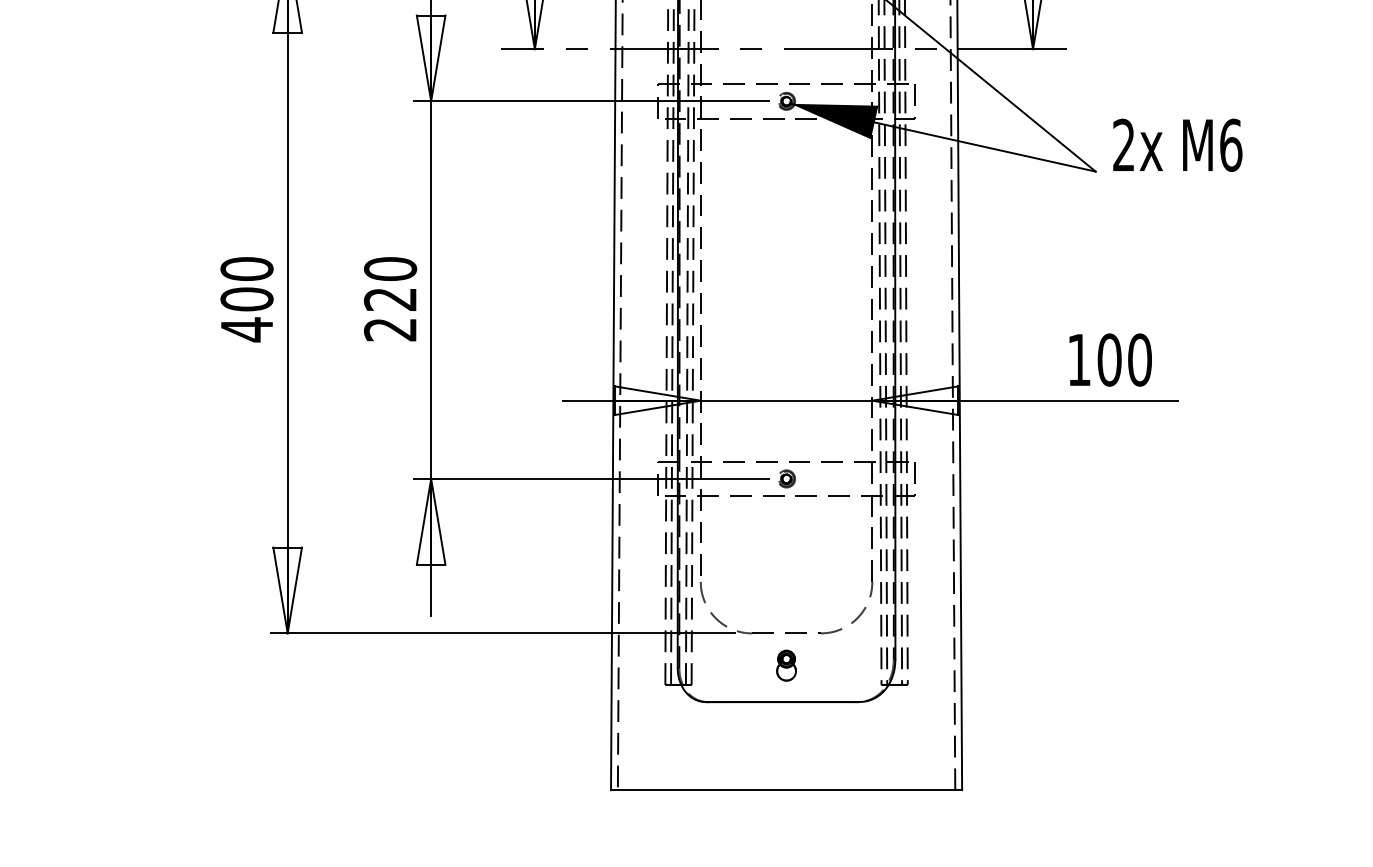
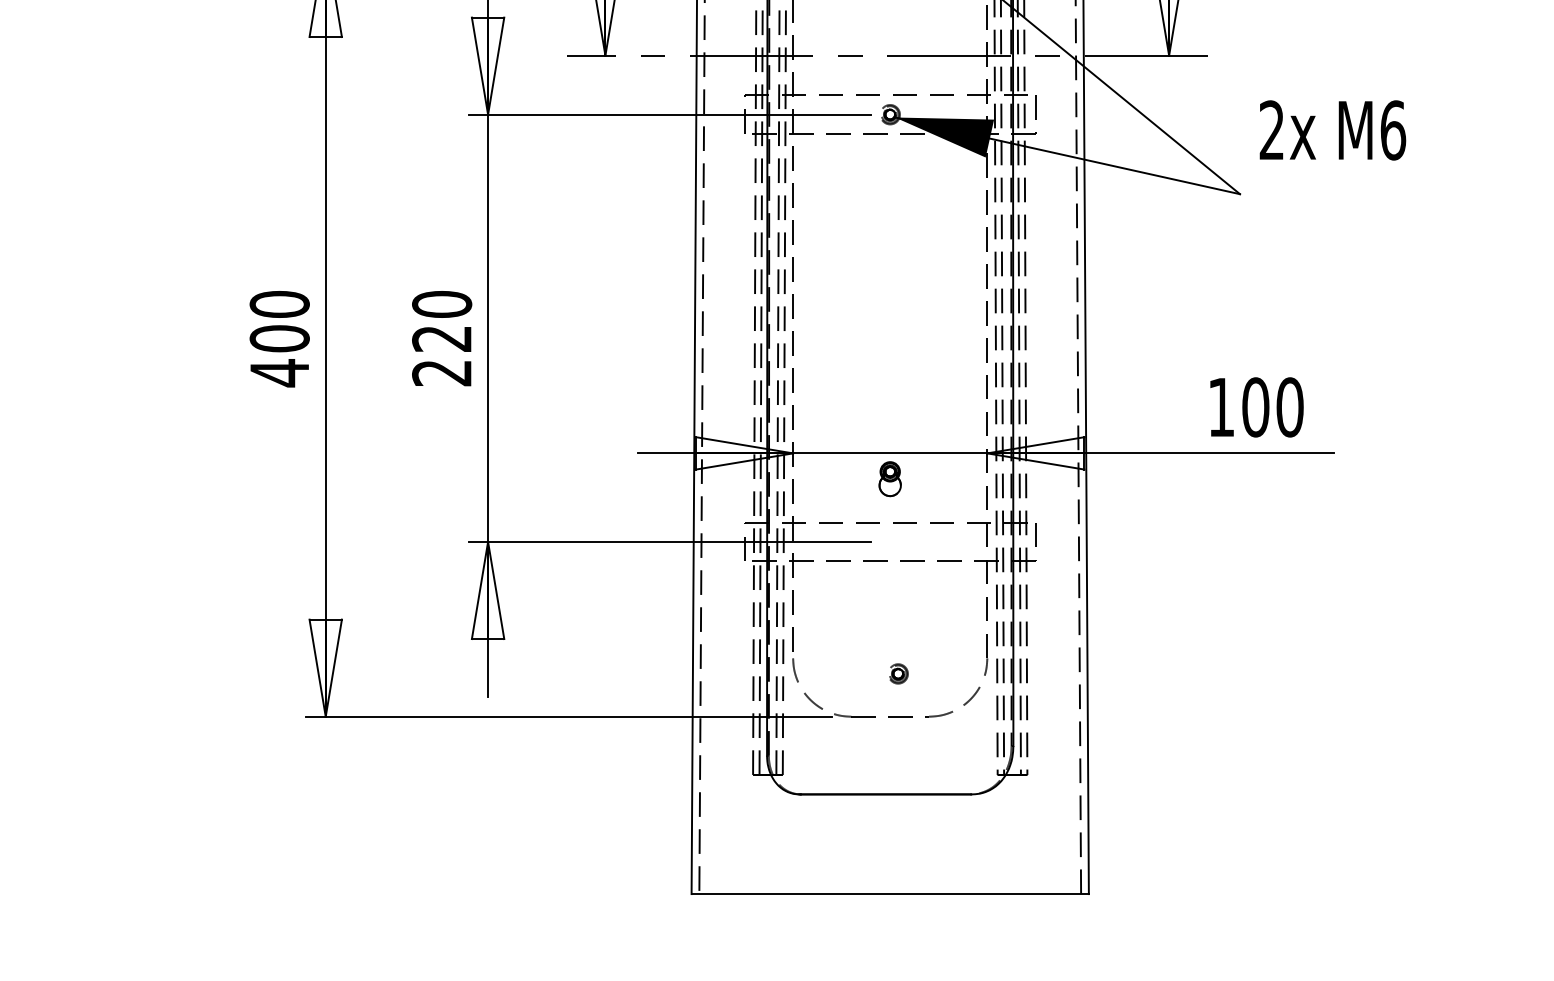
text: (1177, 145) -> (1332, 130), moved
part: (786, 478) -> (898, 673), moved
part: (785, 665) -> (889, 479), moved

